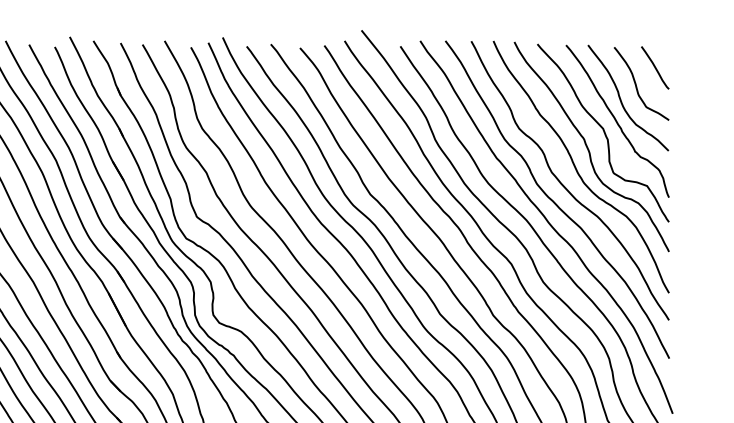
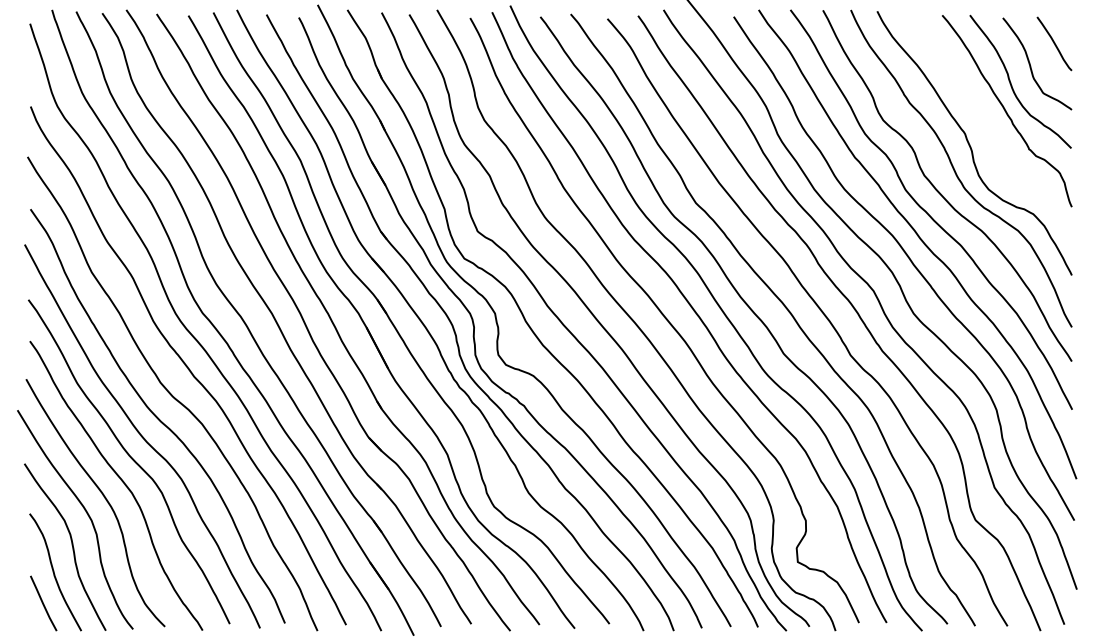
curve: (603, 131) -> (989, 124), removed

